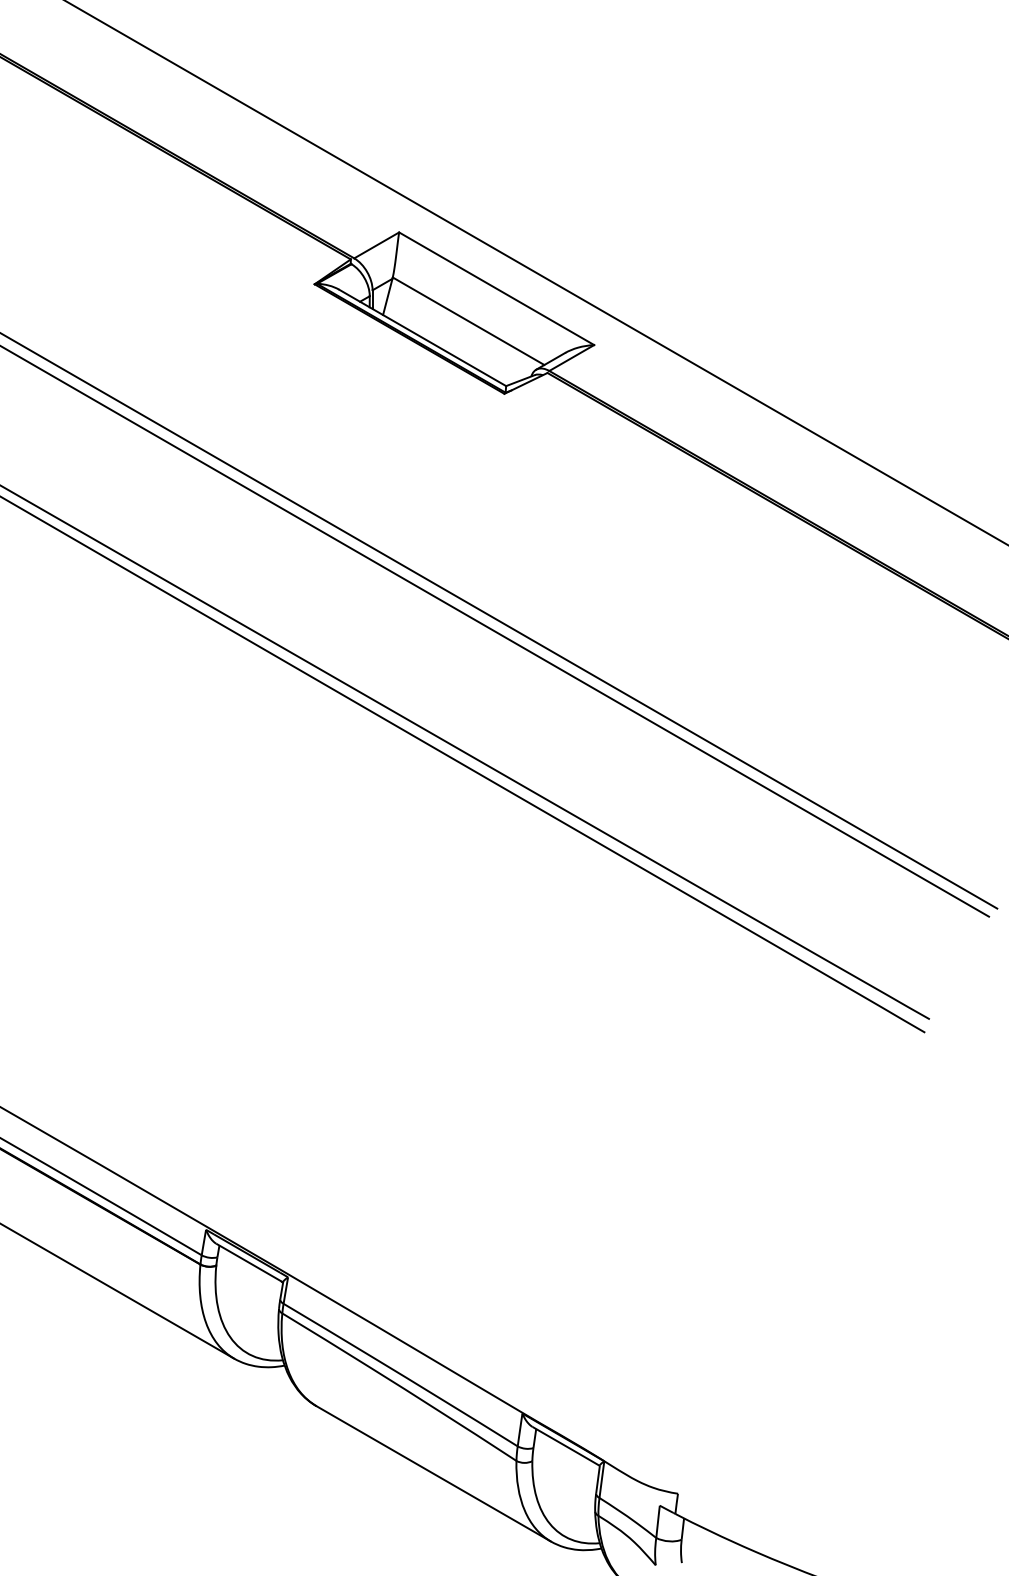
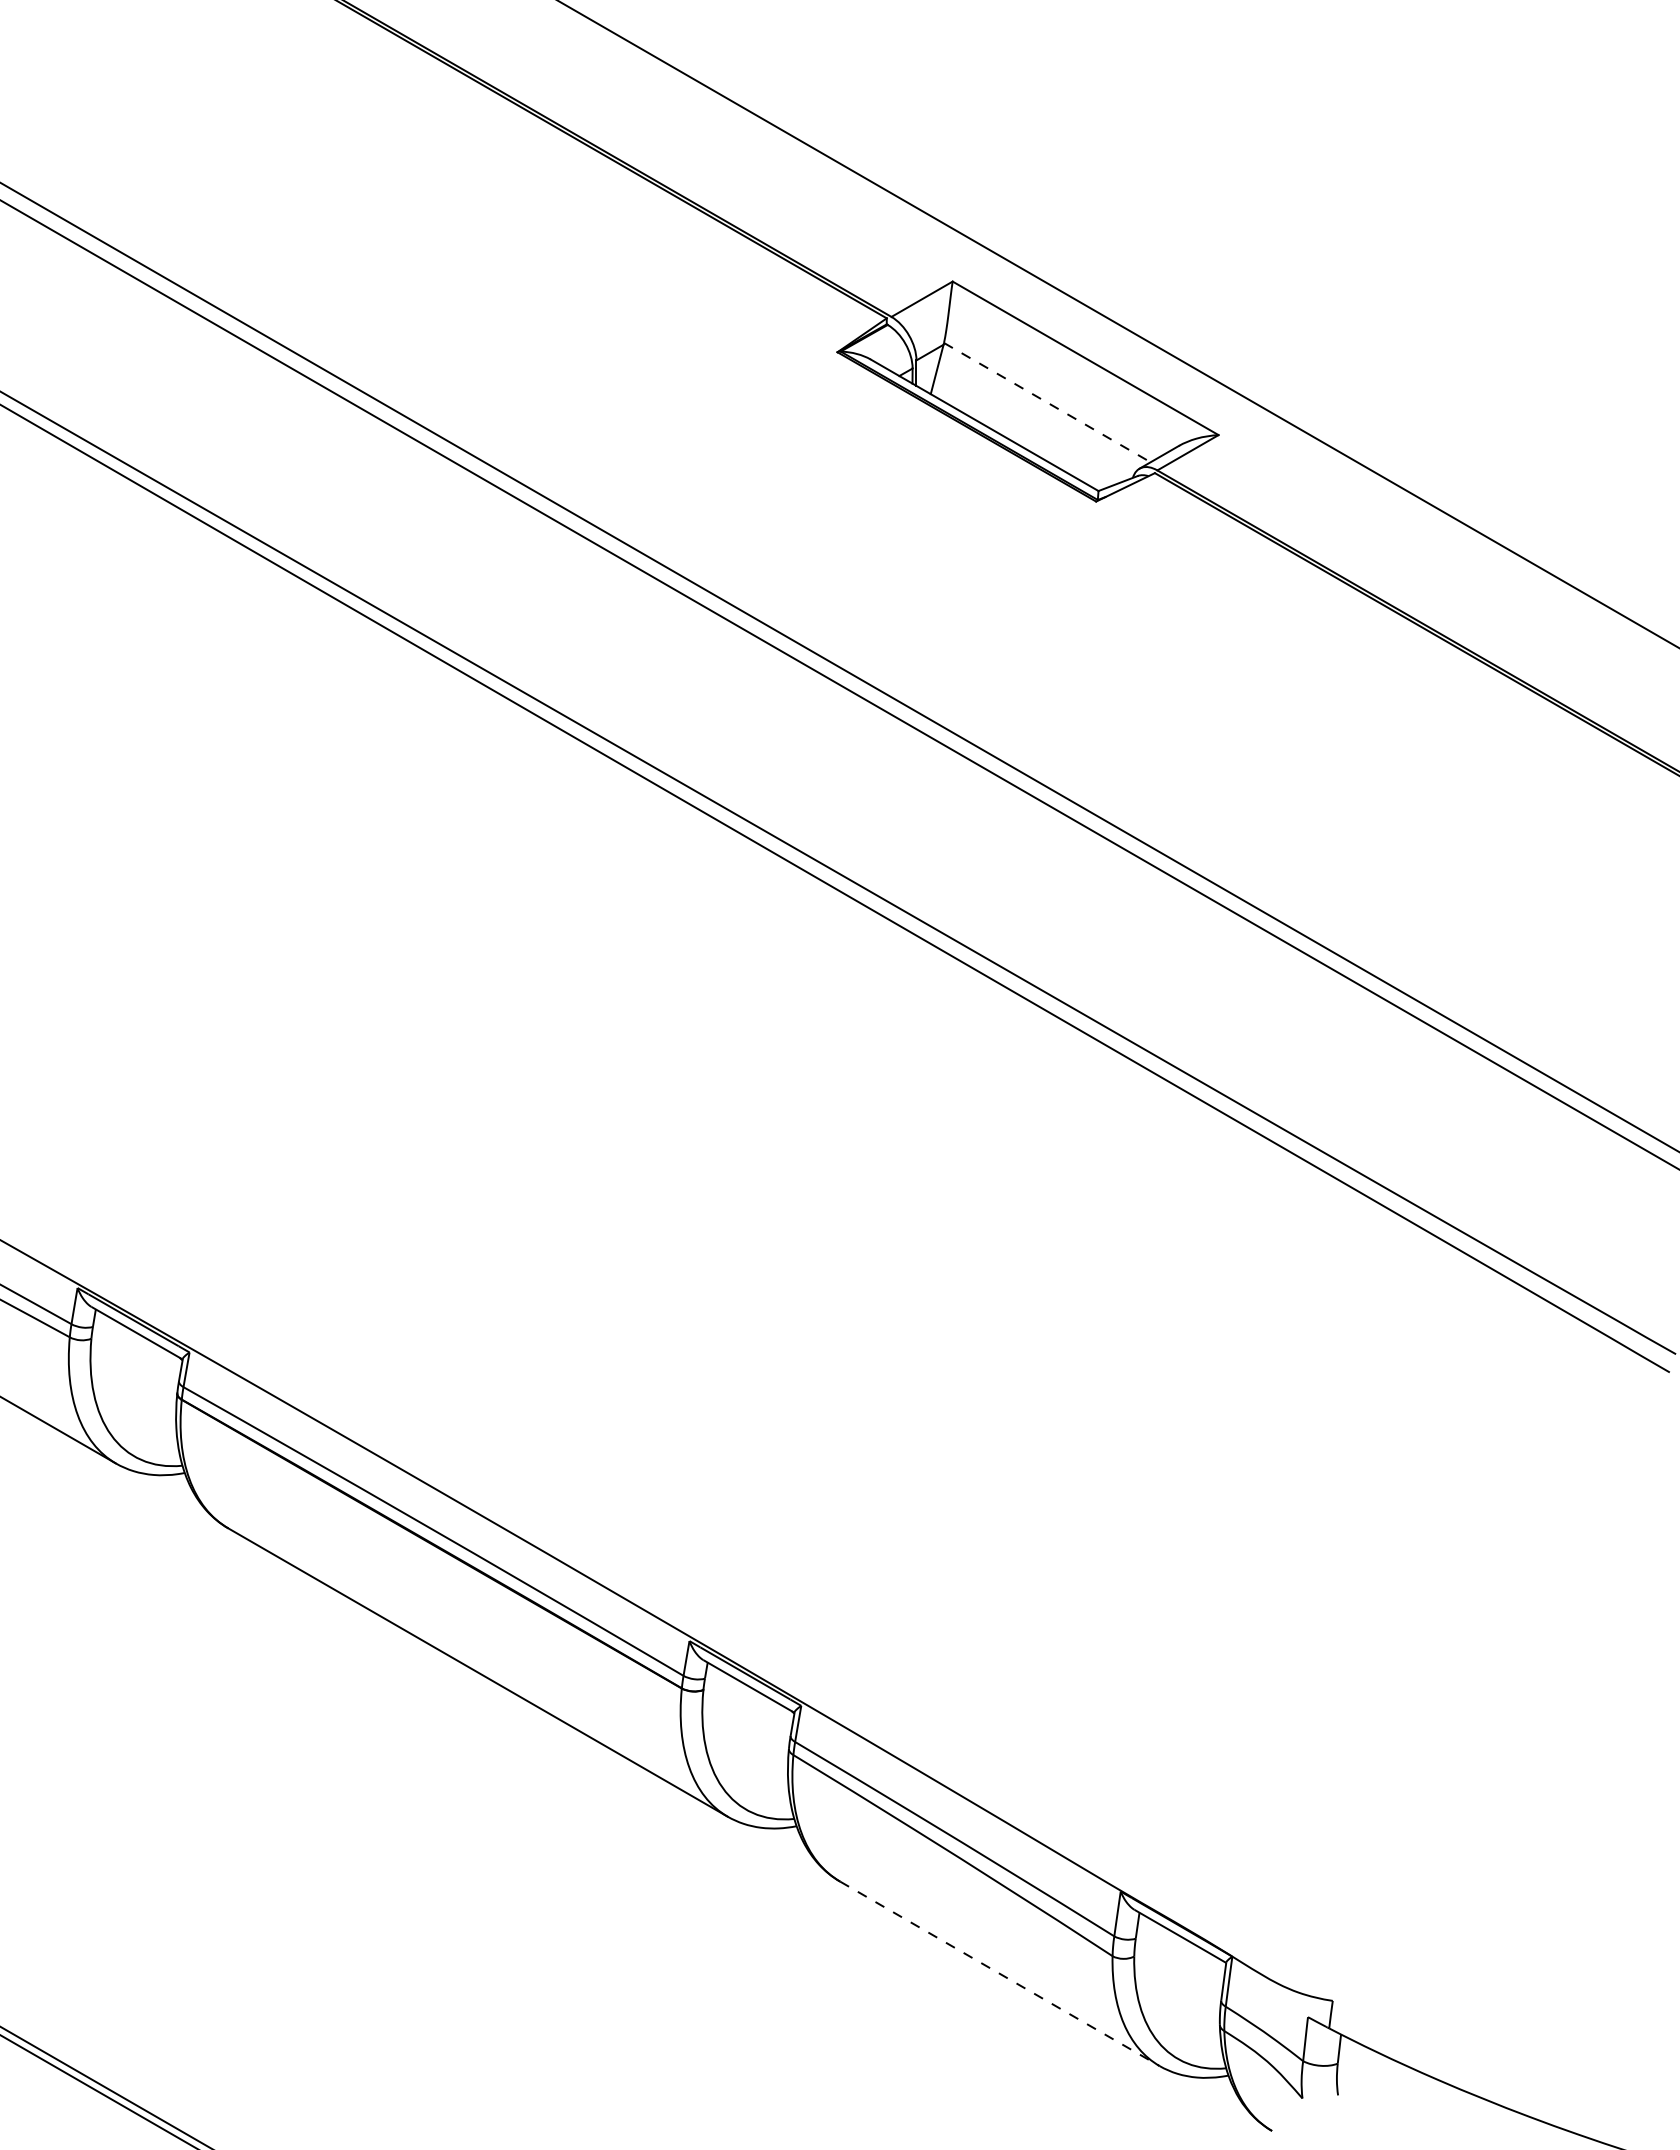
line: (468, 321) -> (1047, 402), solid -> dashed
line: (434, 1474) -> (1000, 1974), solid -> dashed

